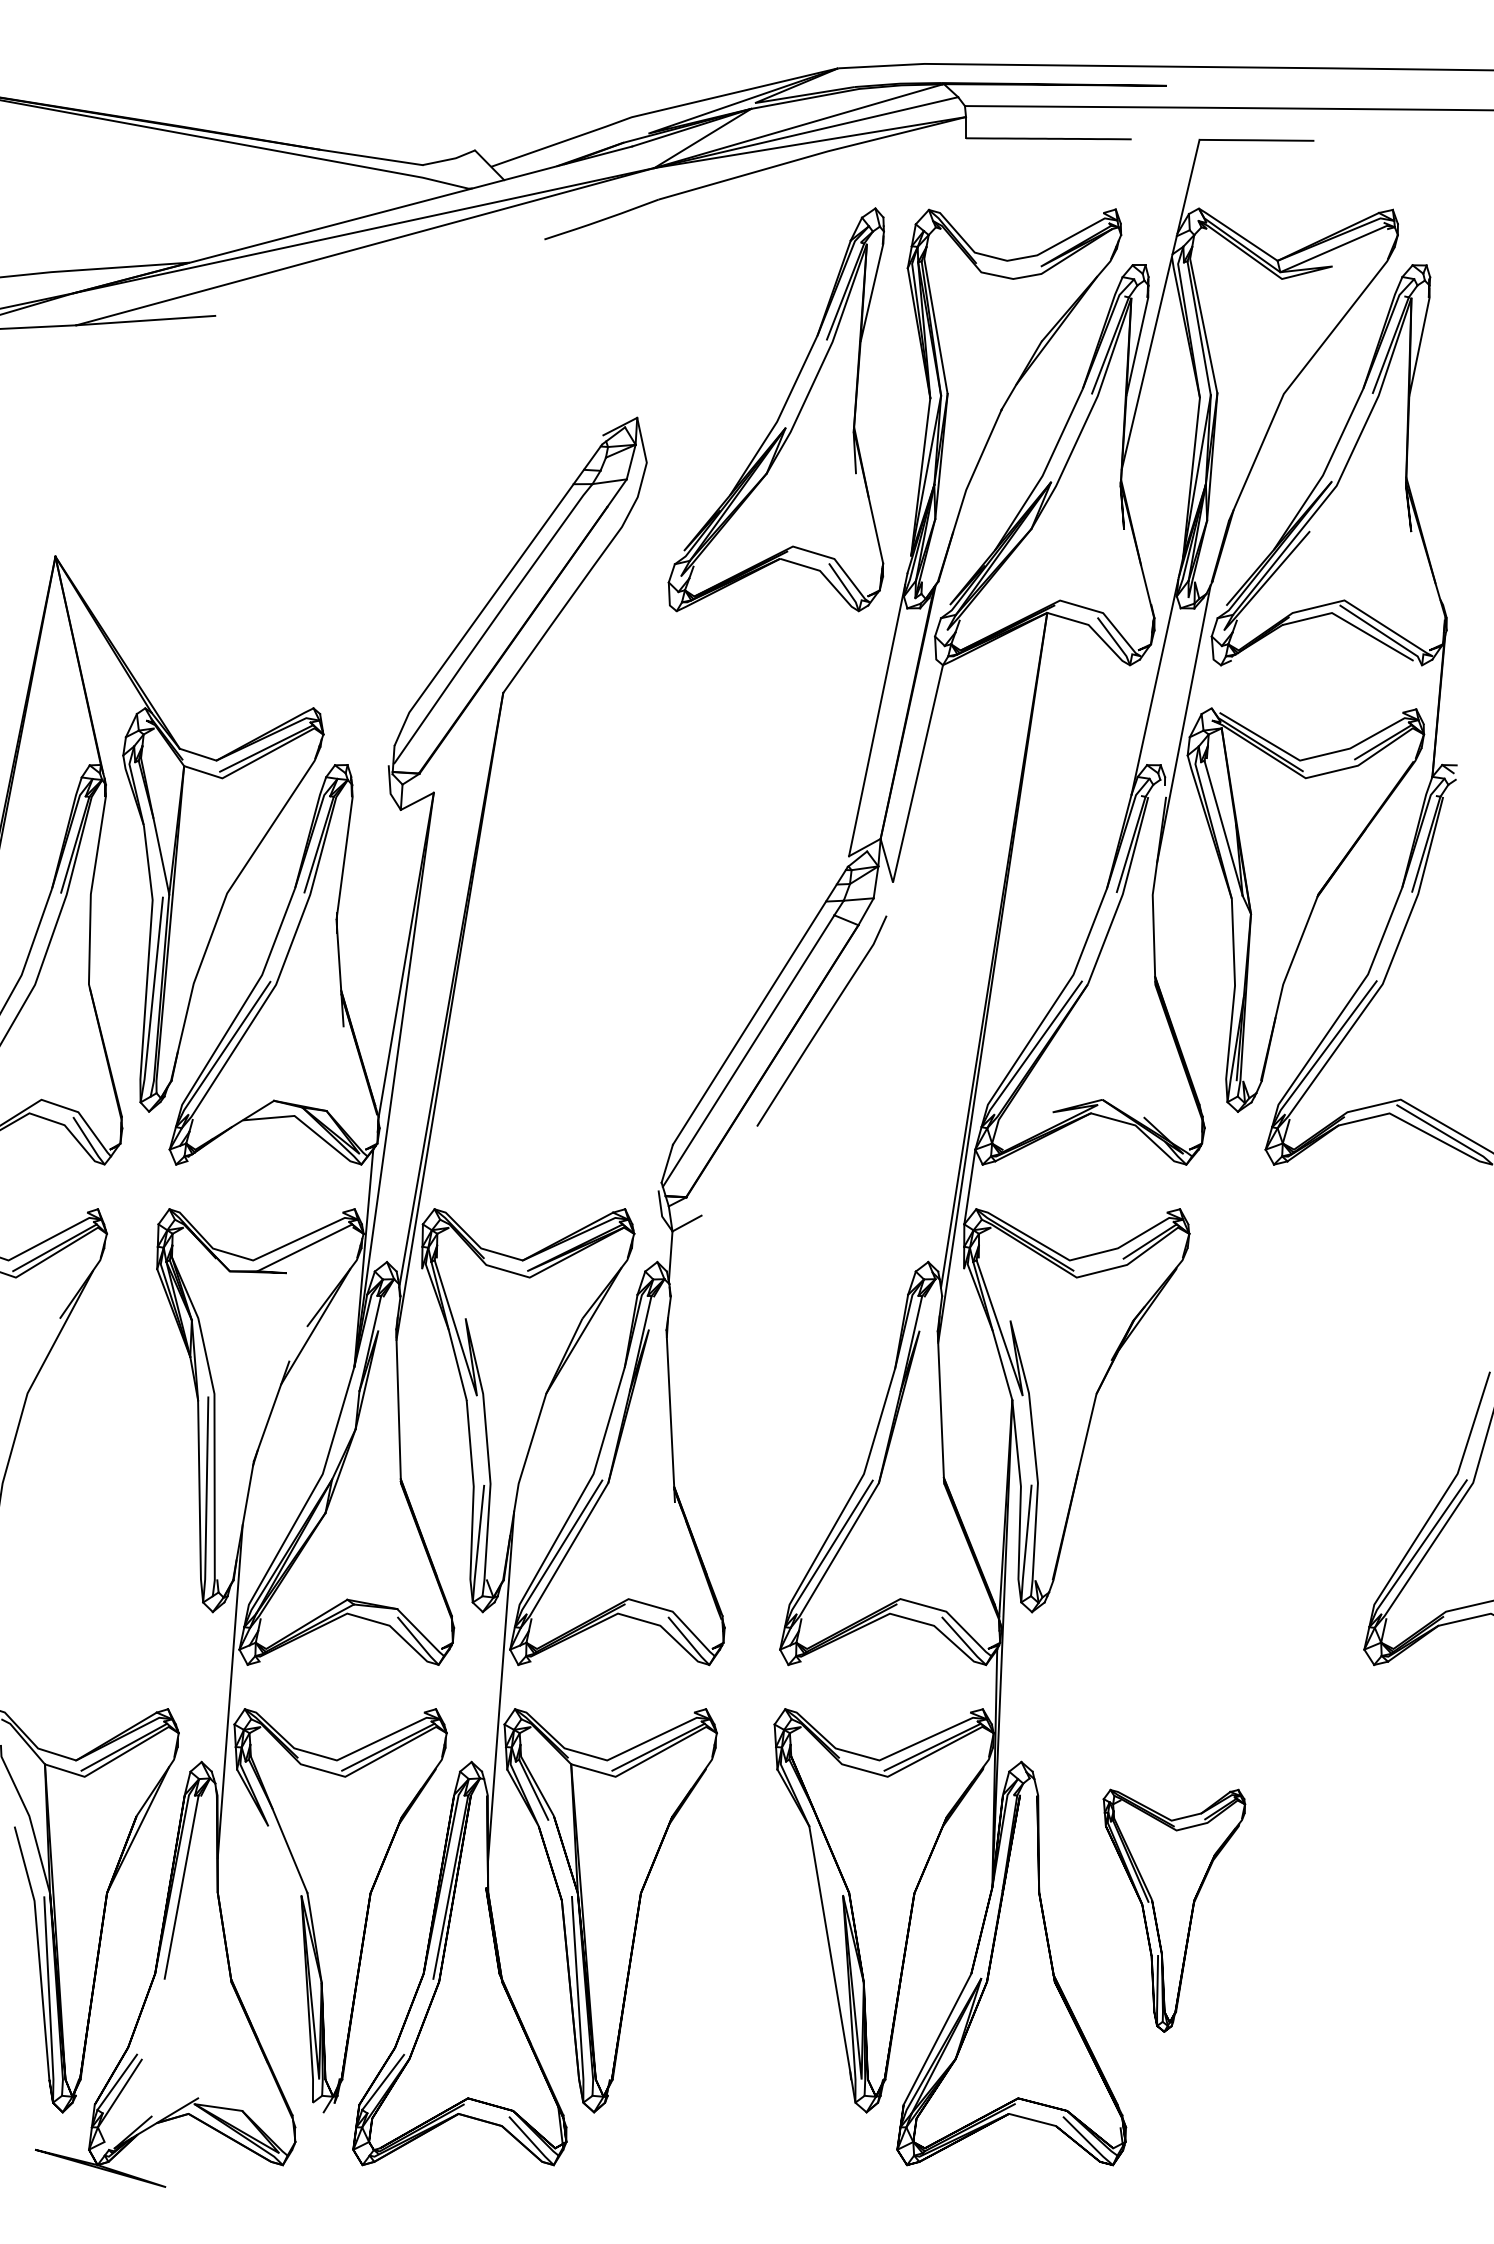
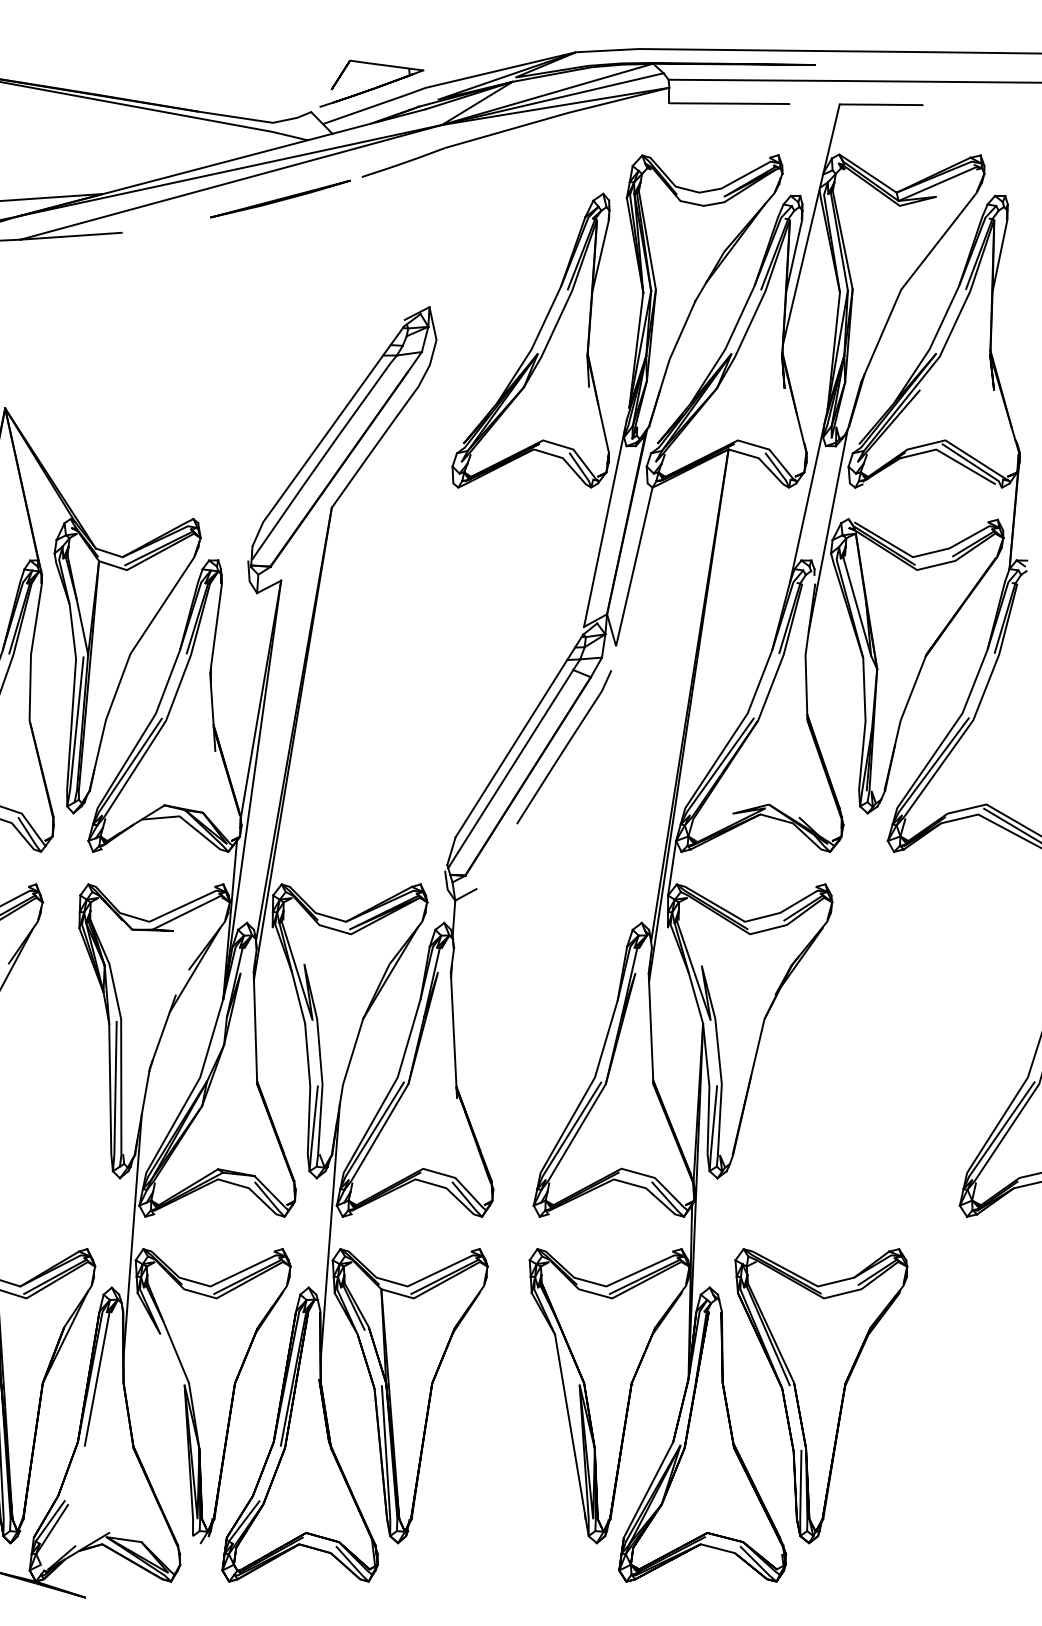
part: (559, 117) -> (372, 88), added
part: (432, 269) -> (280, 198), added
part: (775, 409) -> (530, 340), moved
part: (1174, 1910) -> (821, 1395), size x1.67

